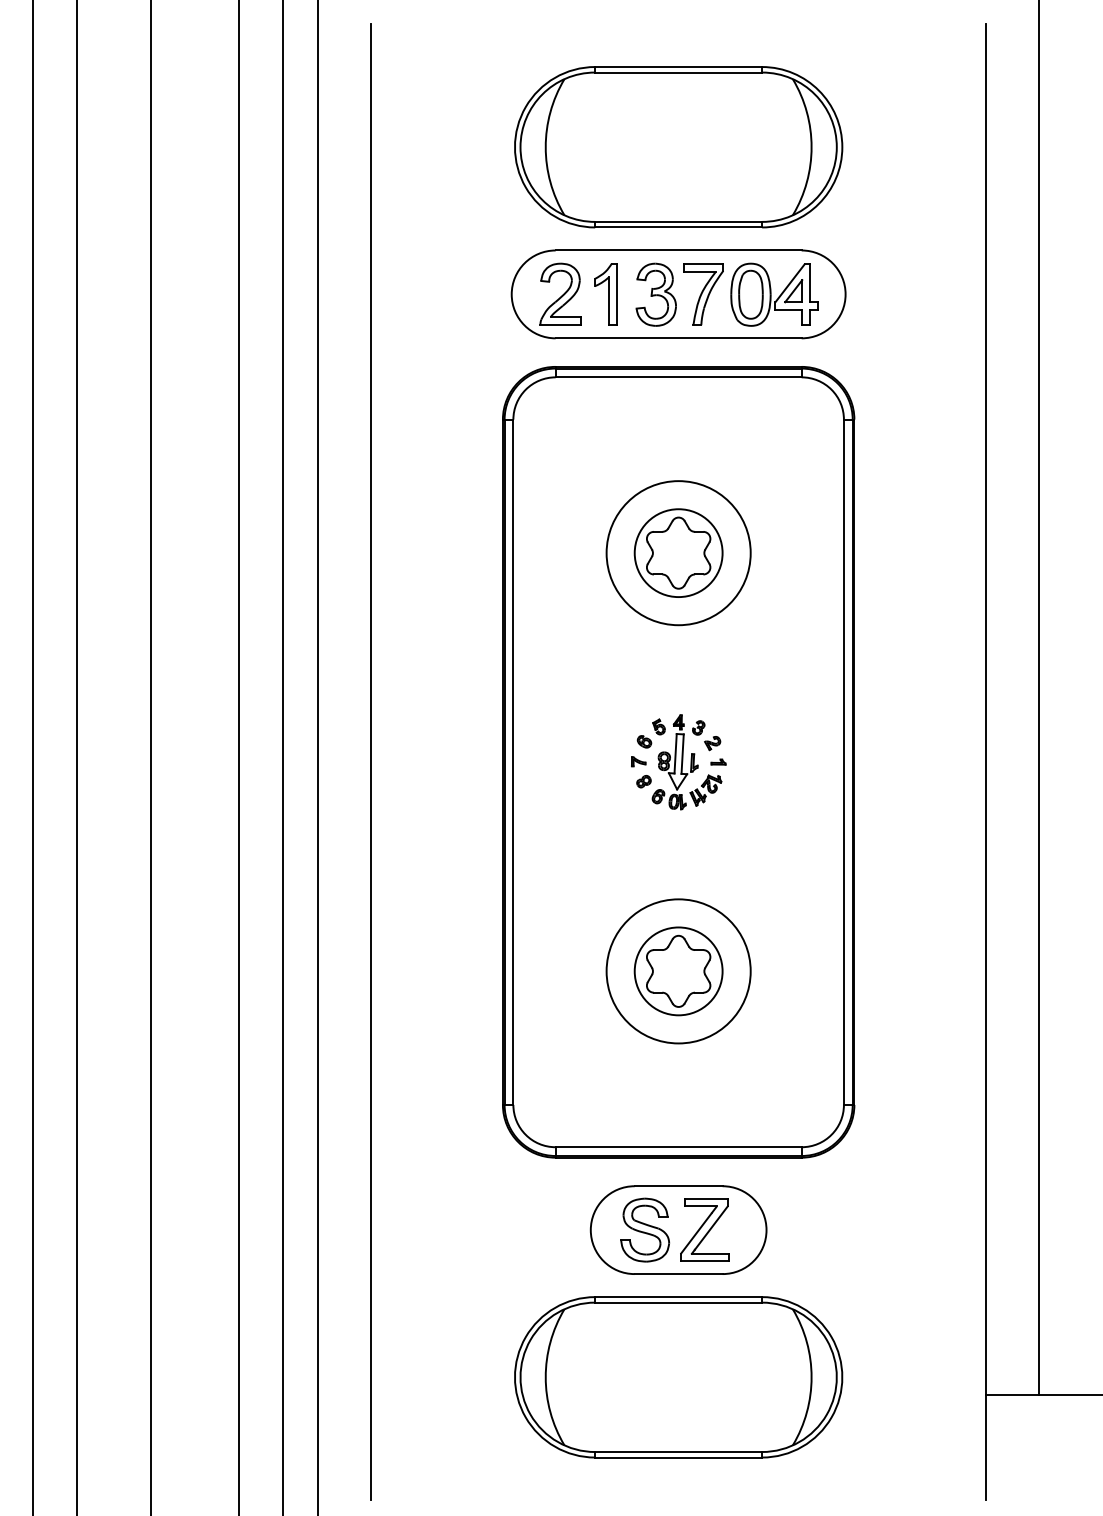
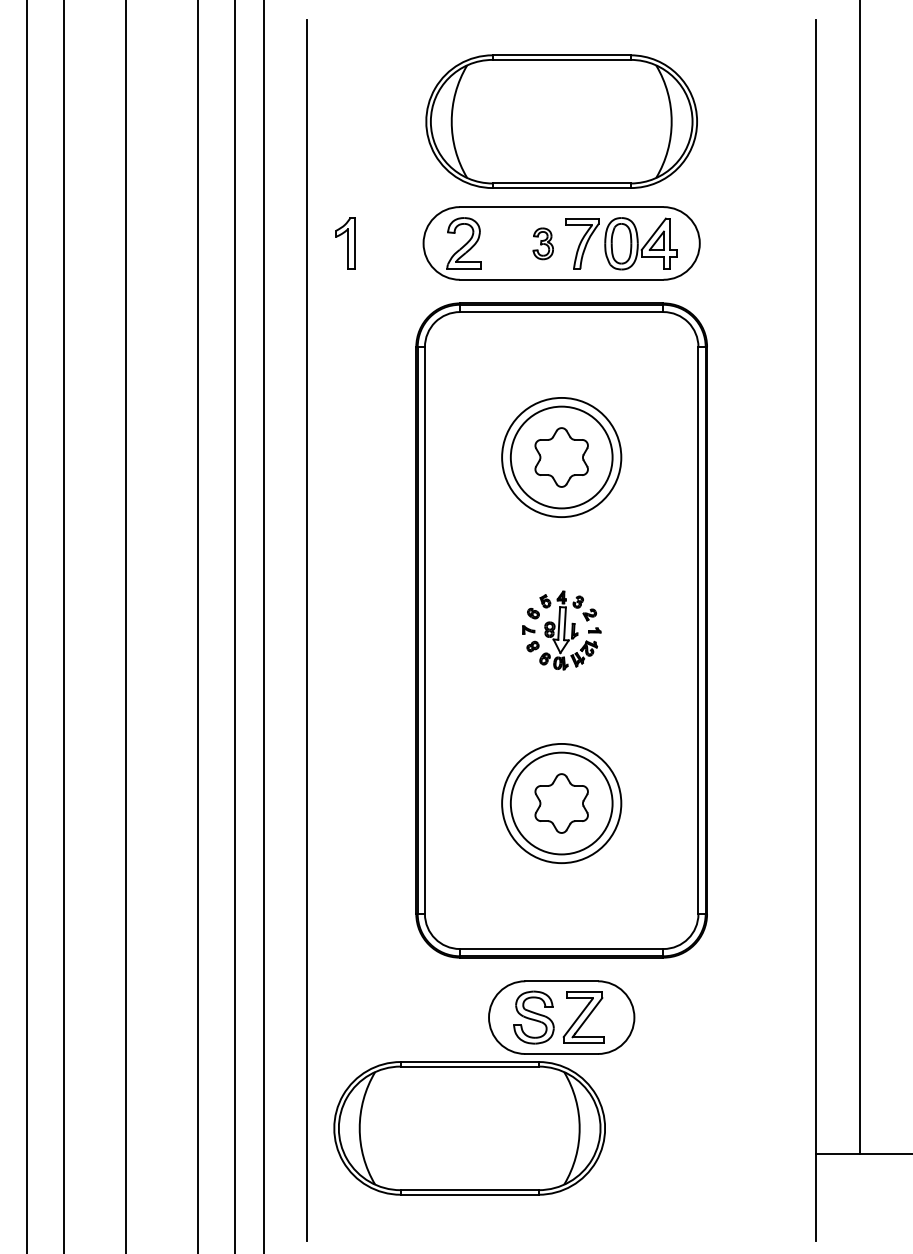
part: (605, 294) -> (345, 243), moved
part: (656, 294) -> (543, 243), size x0.6
circle: (678, 553) -> (561, 457), size x1.4
circle: (678, 971) -> (561, 803), size x1.4
part: (678, 1377) -> (469, 1128), moved

